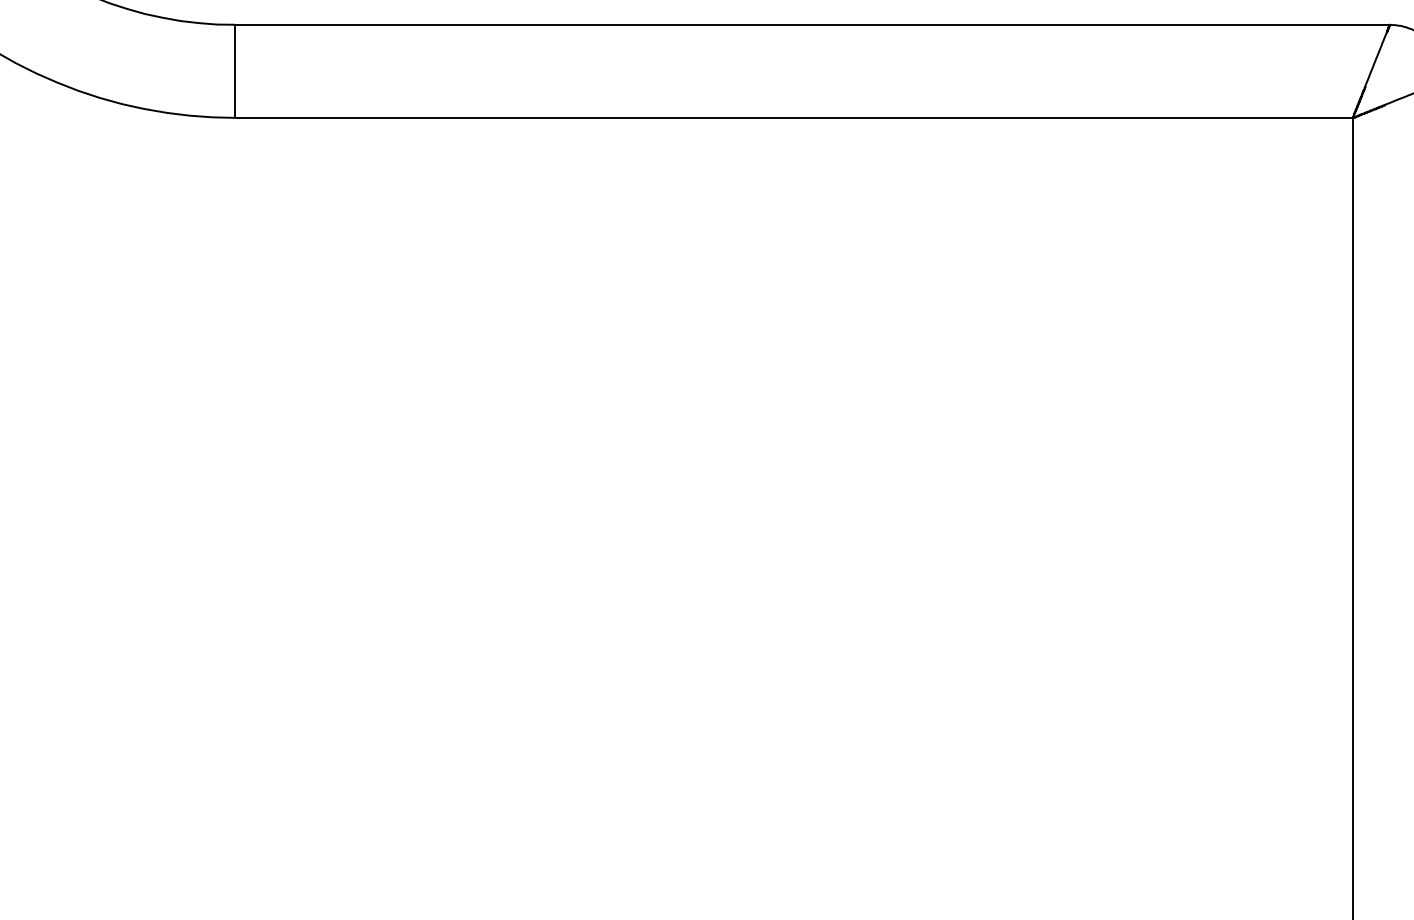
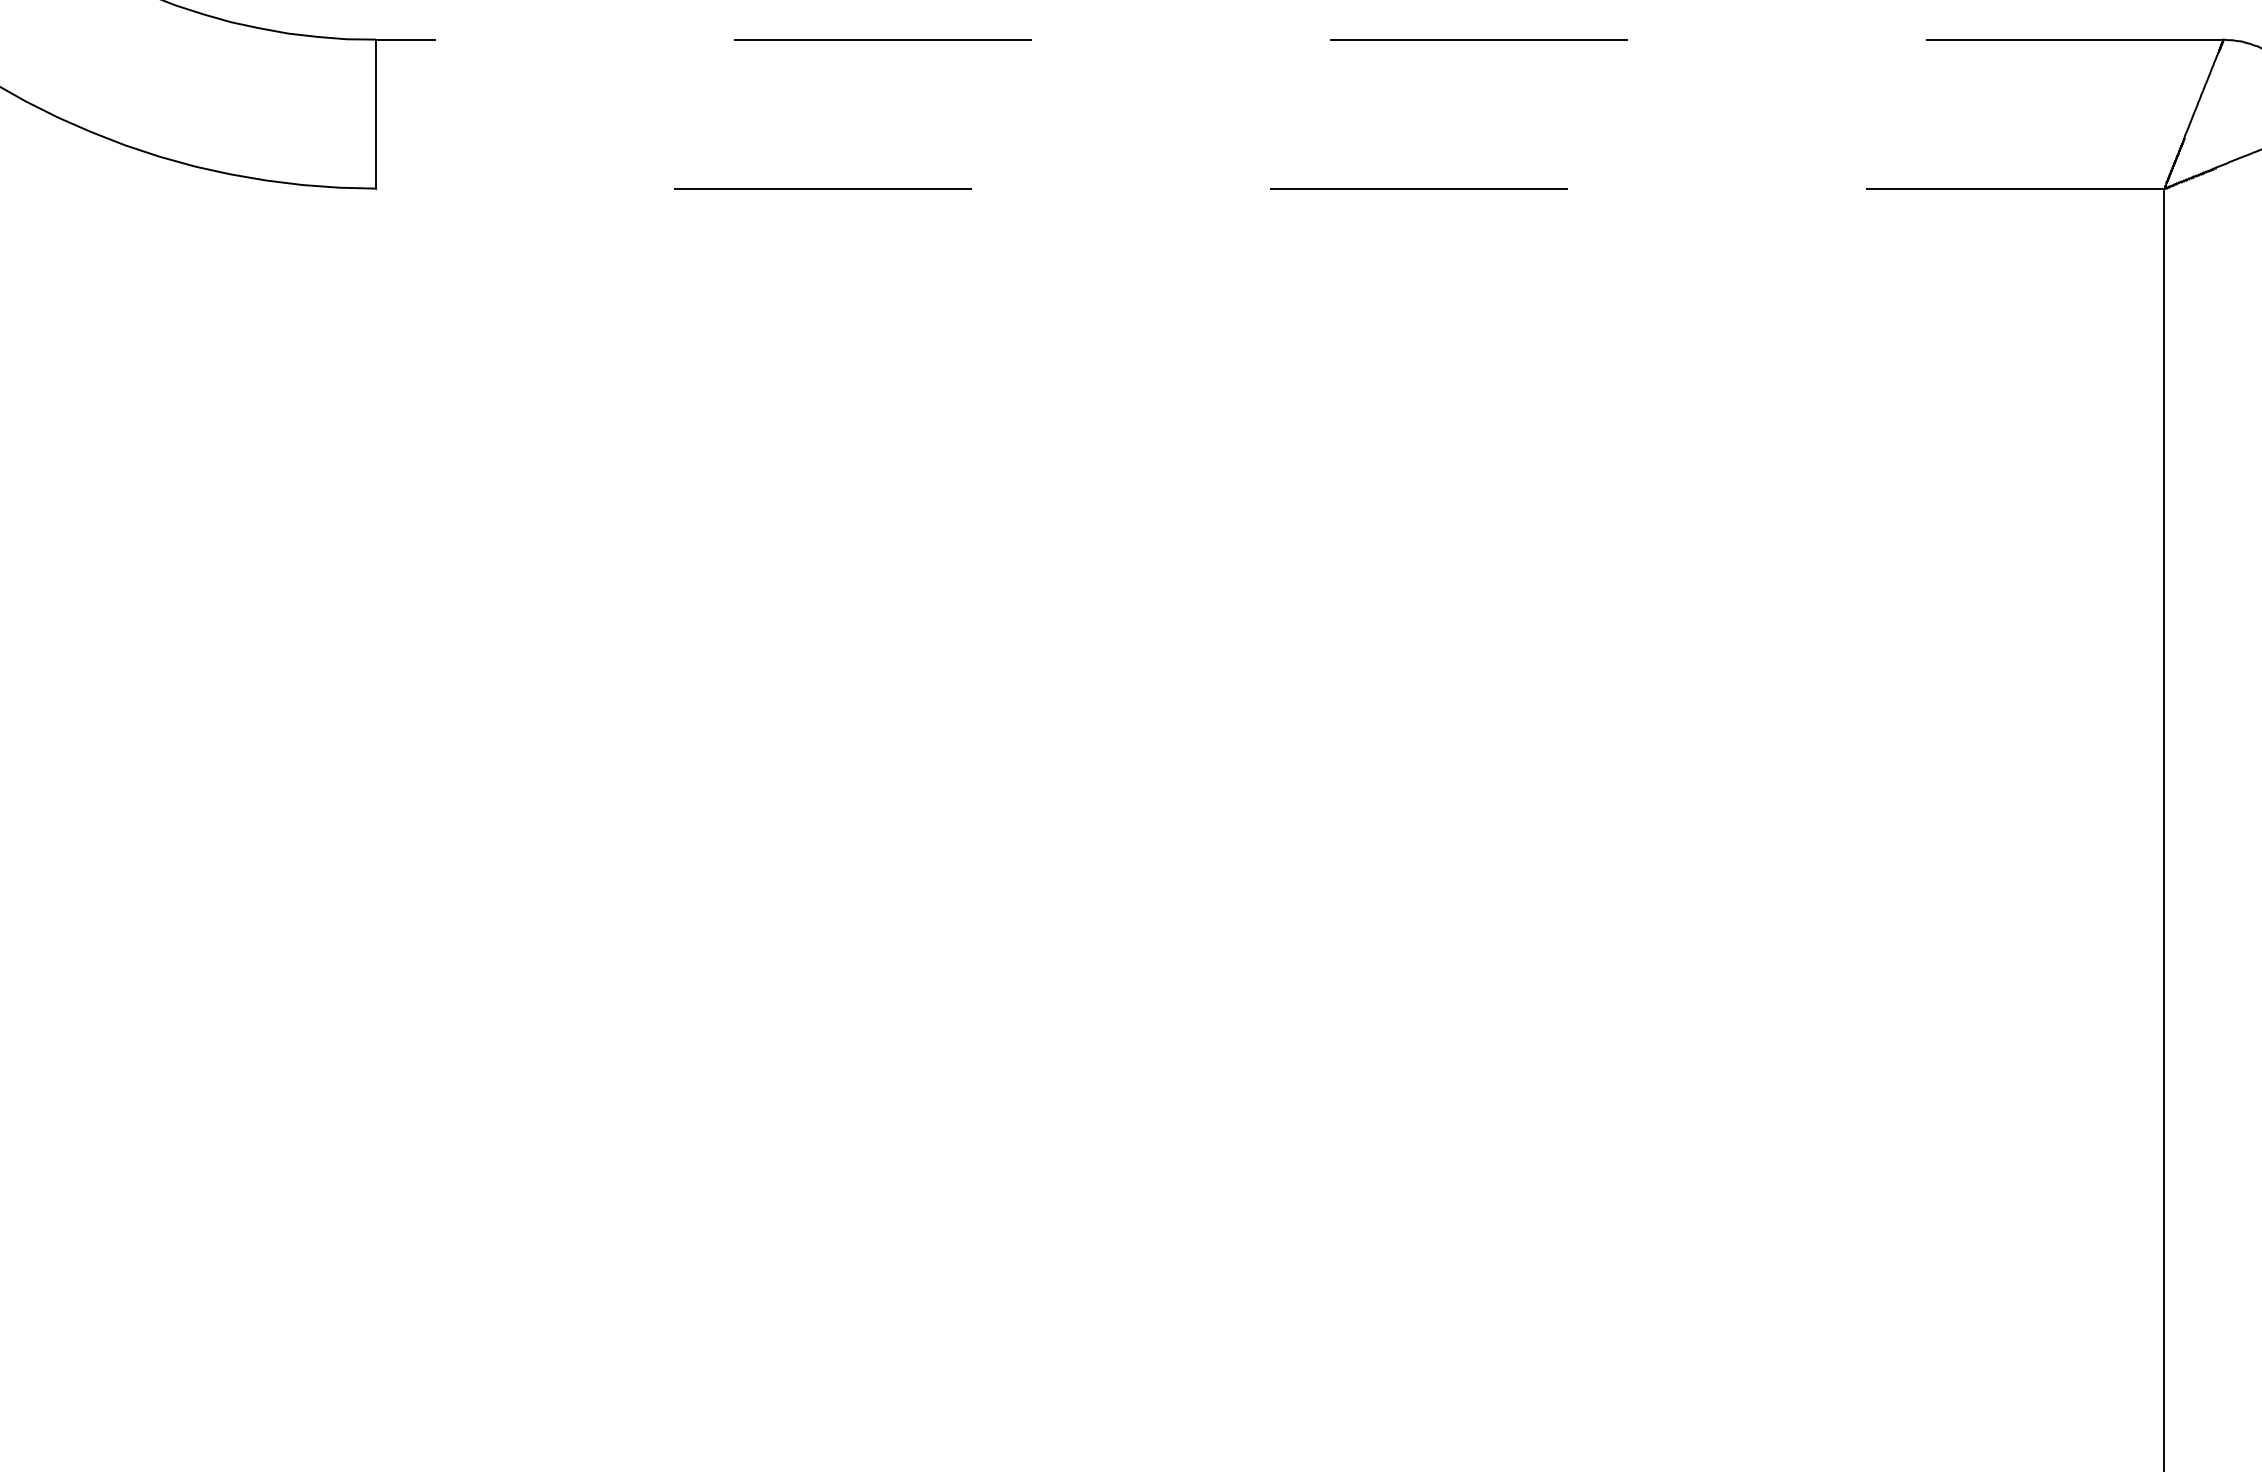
line: (812, 24) -> (1299, 39), solid -> dashed
line: (793, 117) -> (1269, 188), solid -> dashed

